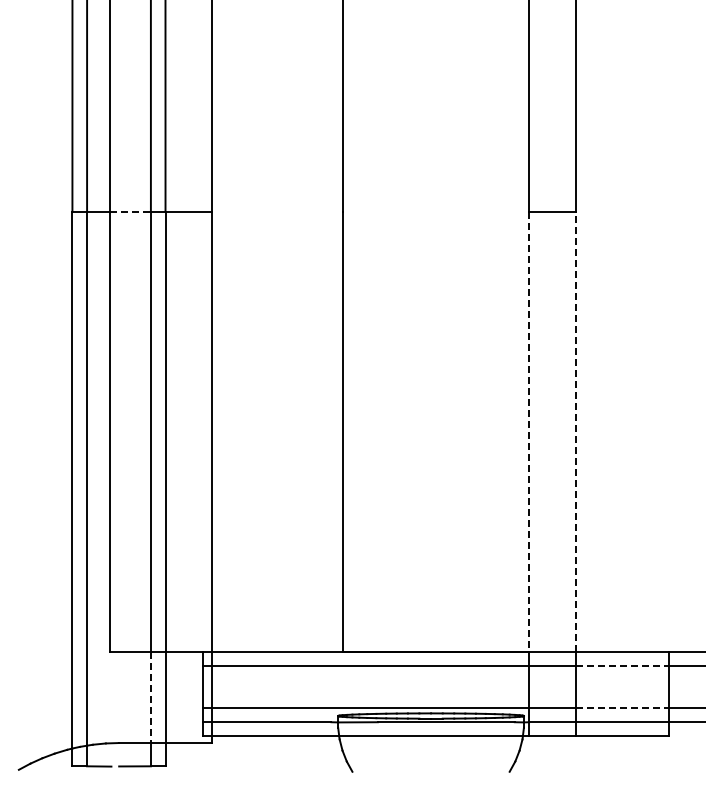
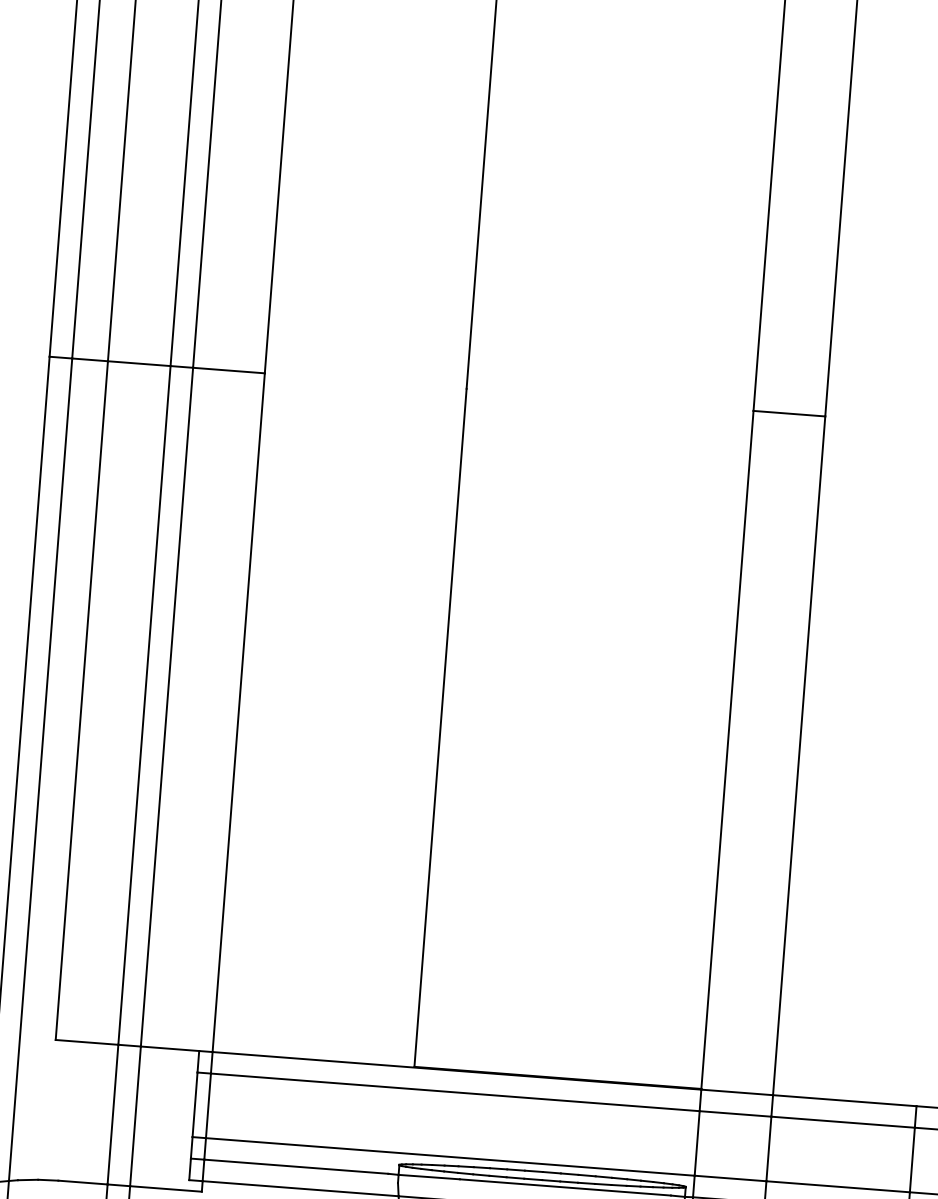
line: (131, 212) -> (140, 364), dashed -> solid
line: (529, 431) -> (728, 749), dashed -> solid
line: (575, 431) -> (798, 754), dashed -> solid
line: (622, 666) -> (843, 1122), dashed -> solid
line: (150, 698) -> (112, 1115), dashed -> solid
line: (622, 708) -> (838, 1187), dashed -> solid

